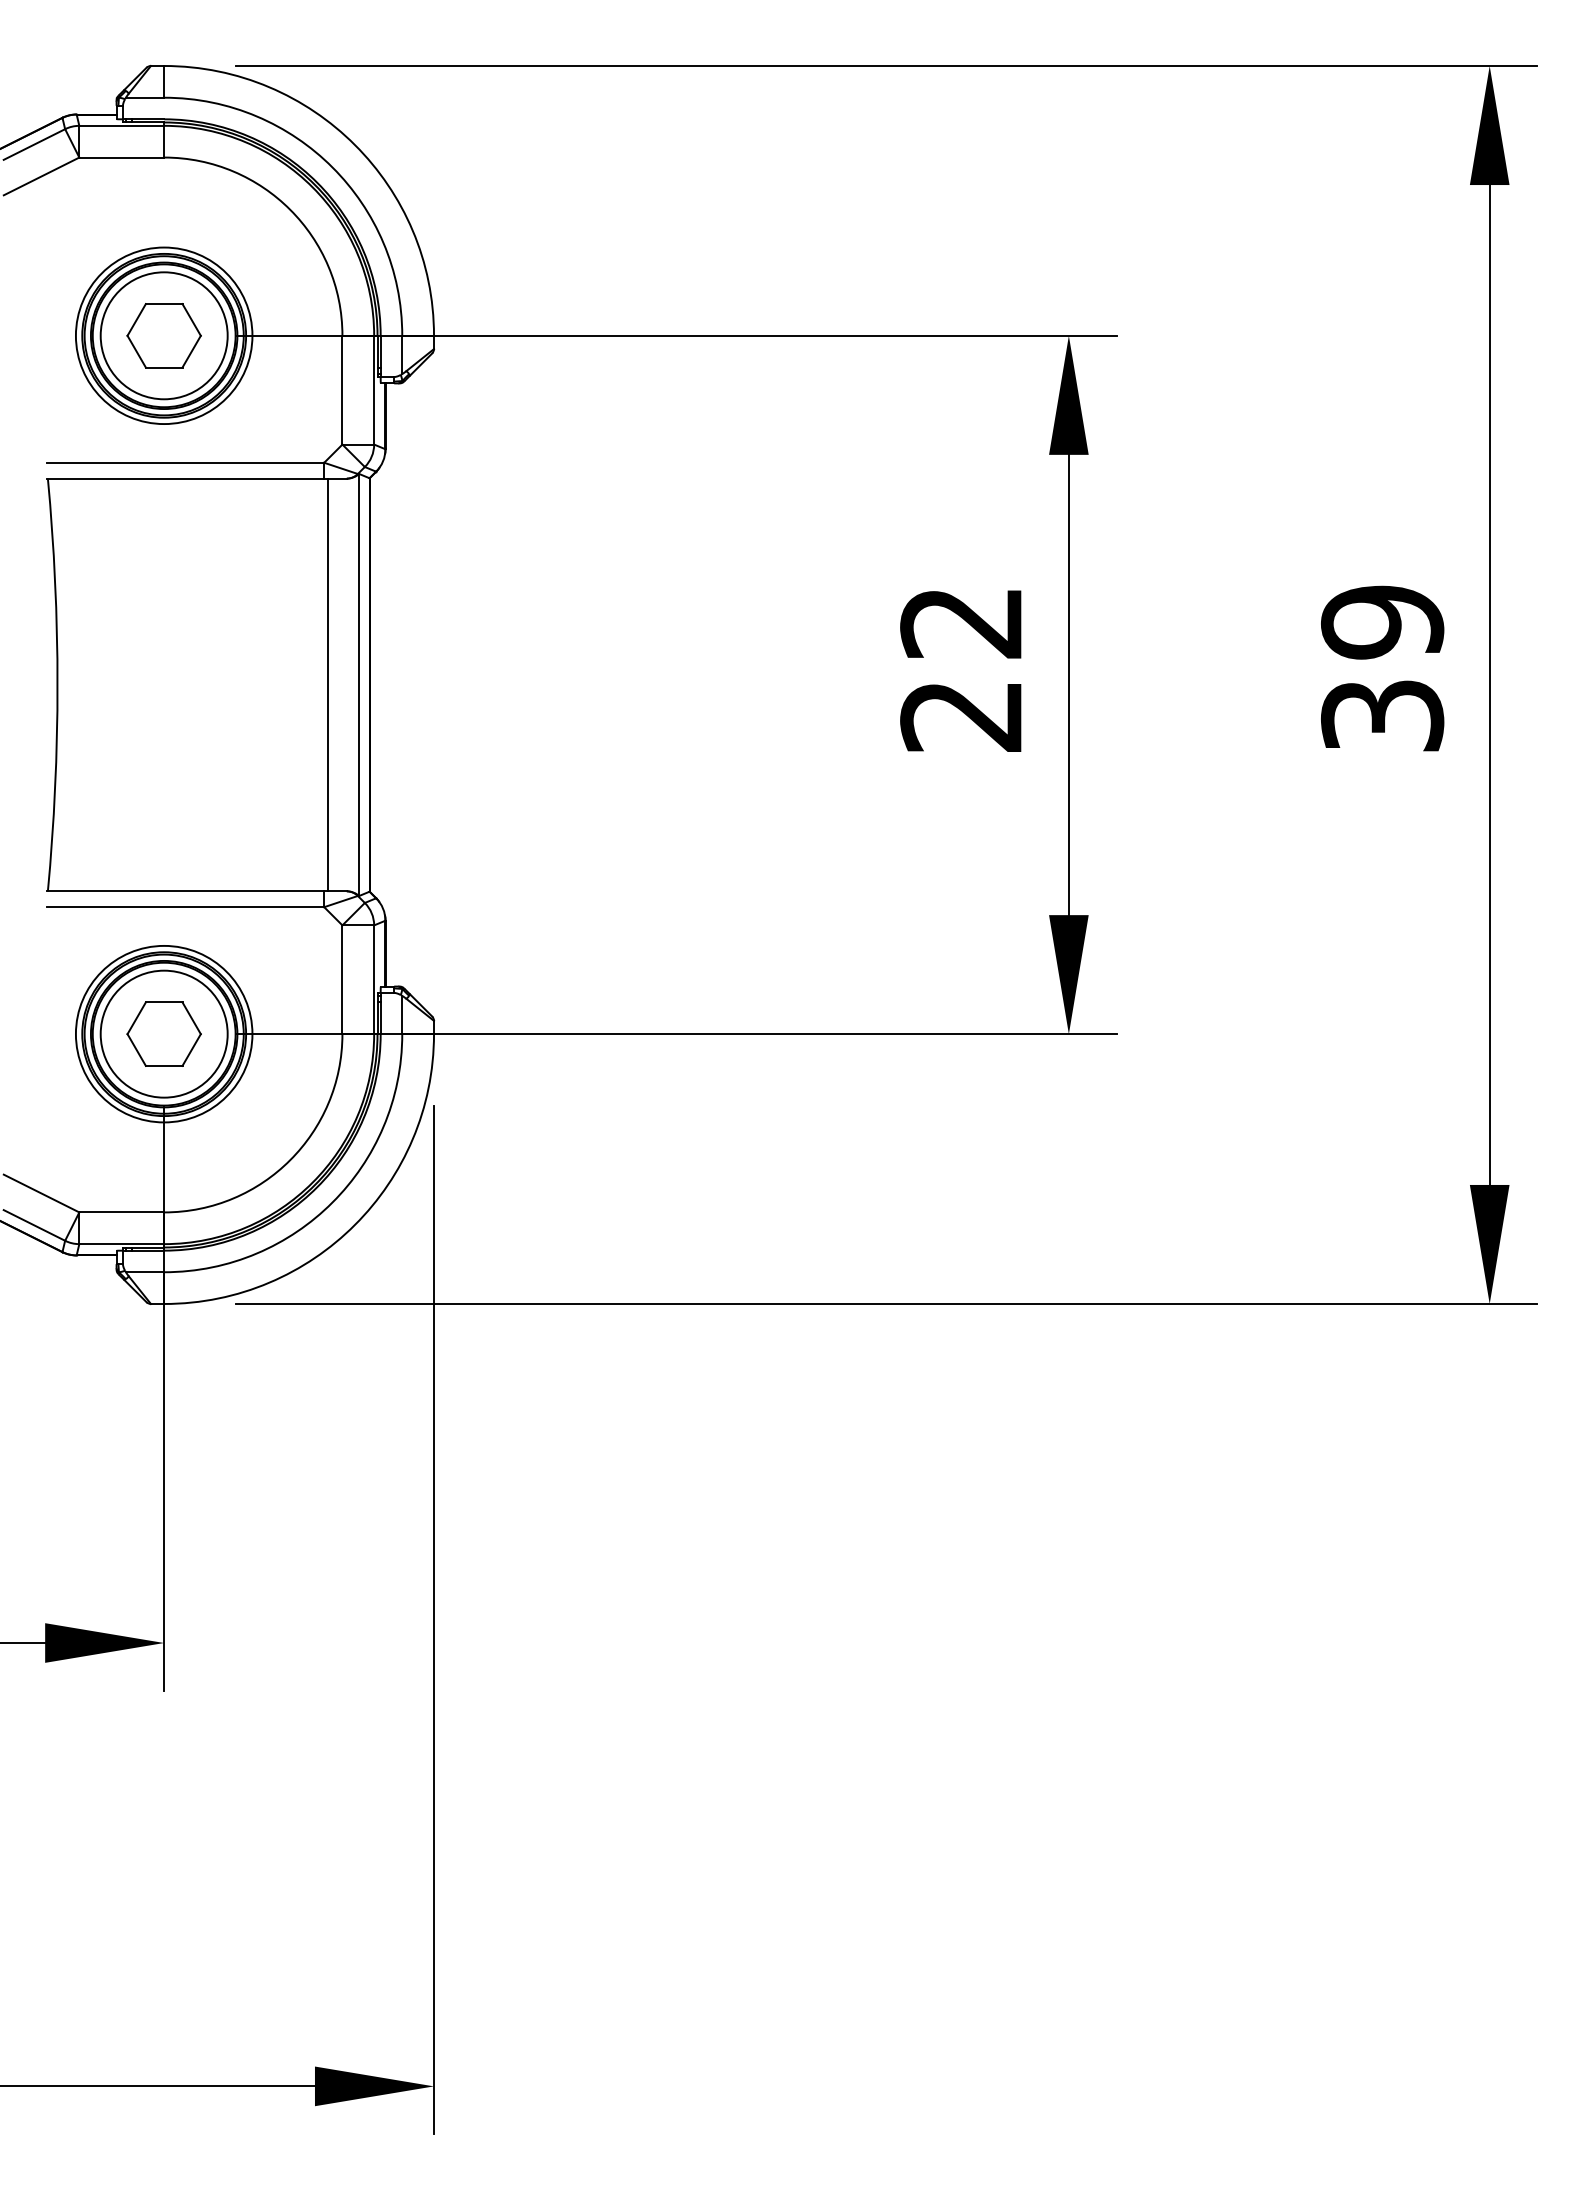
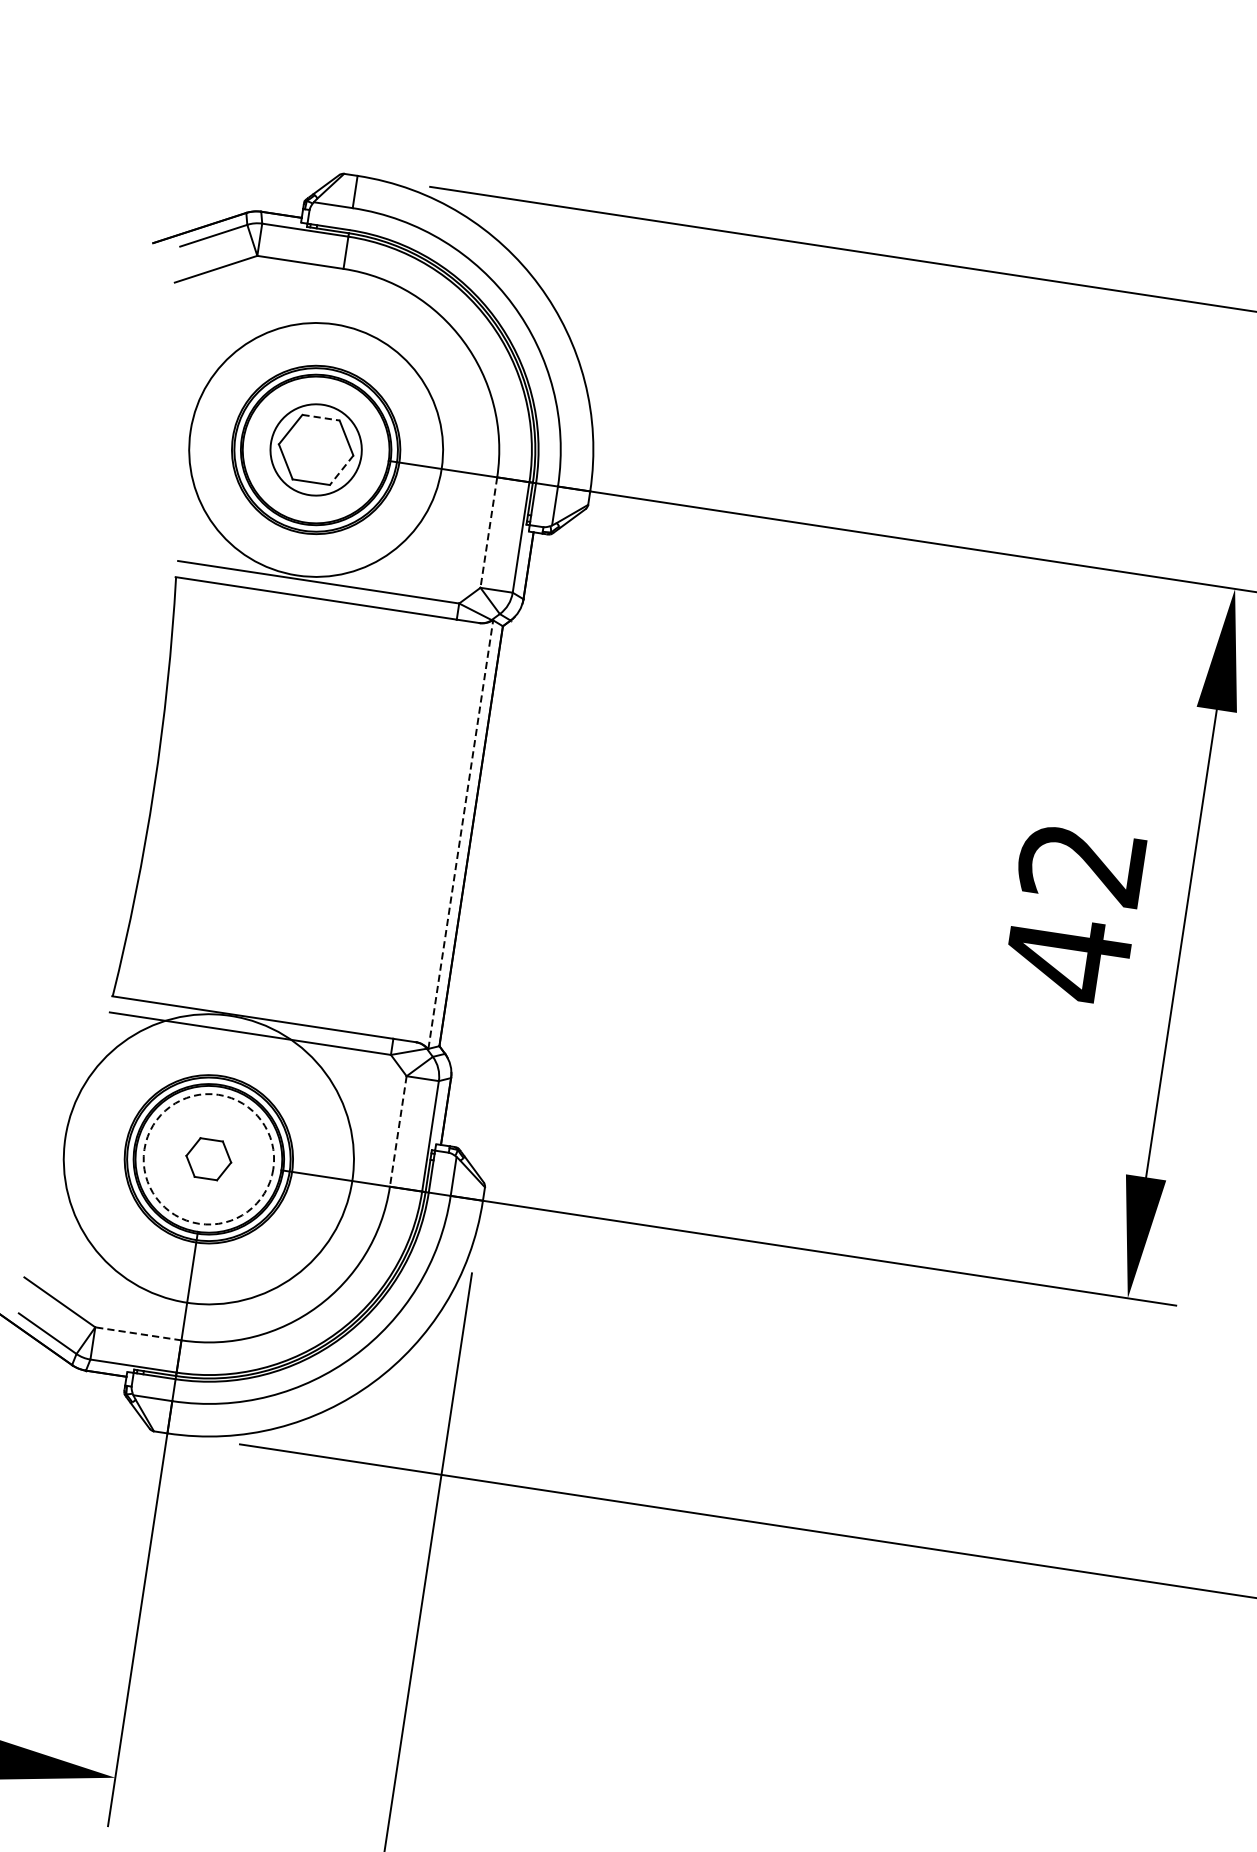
line: (164, 304) -> (321, 418), solid -> dashed
circle: (163, 335) -> (315, 449), size x0.7
circle: (163, 335) -> (315, 449), size x1.4
line: (191, 352) -> (341, 471), solid -> dashed
line: (342, 390) -> (488, 532), solid -> dashed
line: (327, 684) -> (428, 829), removed
line: (359, 684) -> (460, 834), solid -> dashed
text: (960, 716) -> (1066, 958), 22 -> 42
line: (342, 980) -> (398, 1132), solid -> dashed
circle: (163, 1033) -> (208, 1158), size x1.6
circle: (163, 1033) -> (208, 1158), solid -> dashed
part: (163, 1033) -> (208, 1158), size x0.6
line: (121, 1212) -> (138, 1333), solid -> dashed

